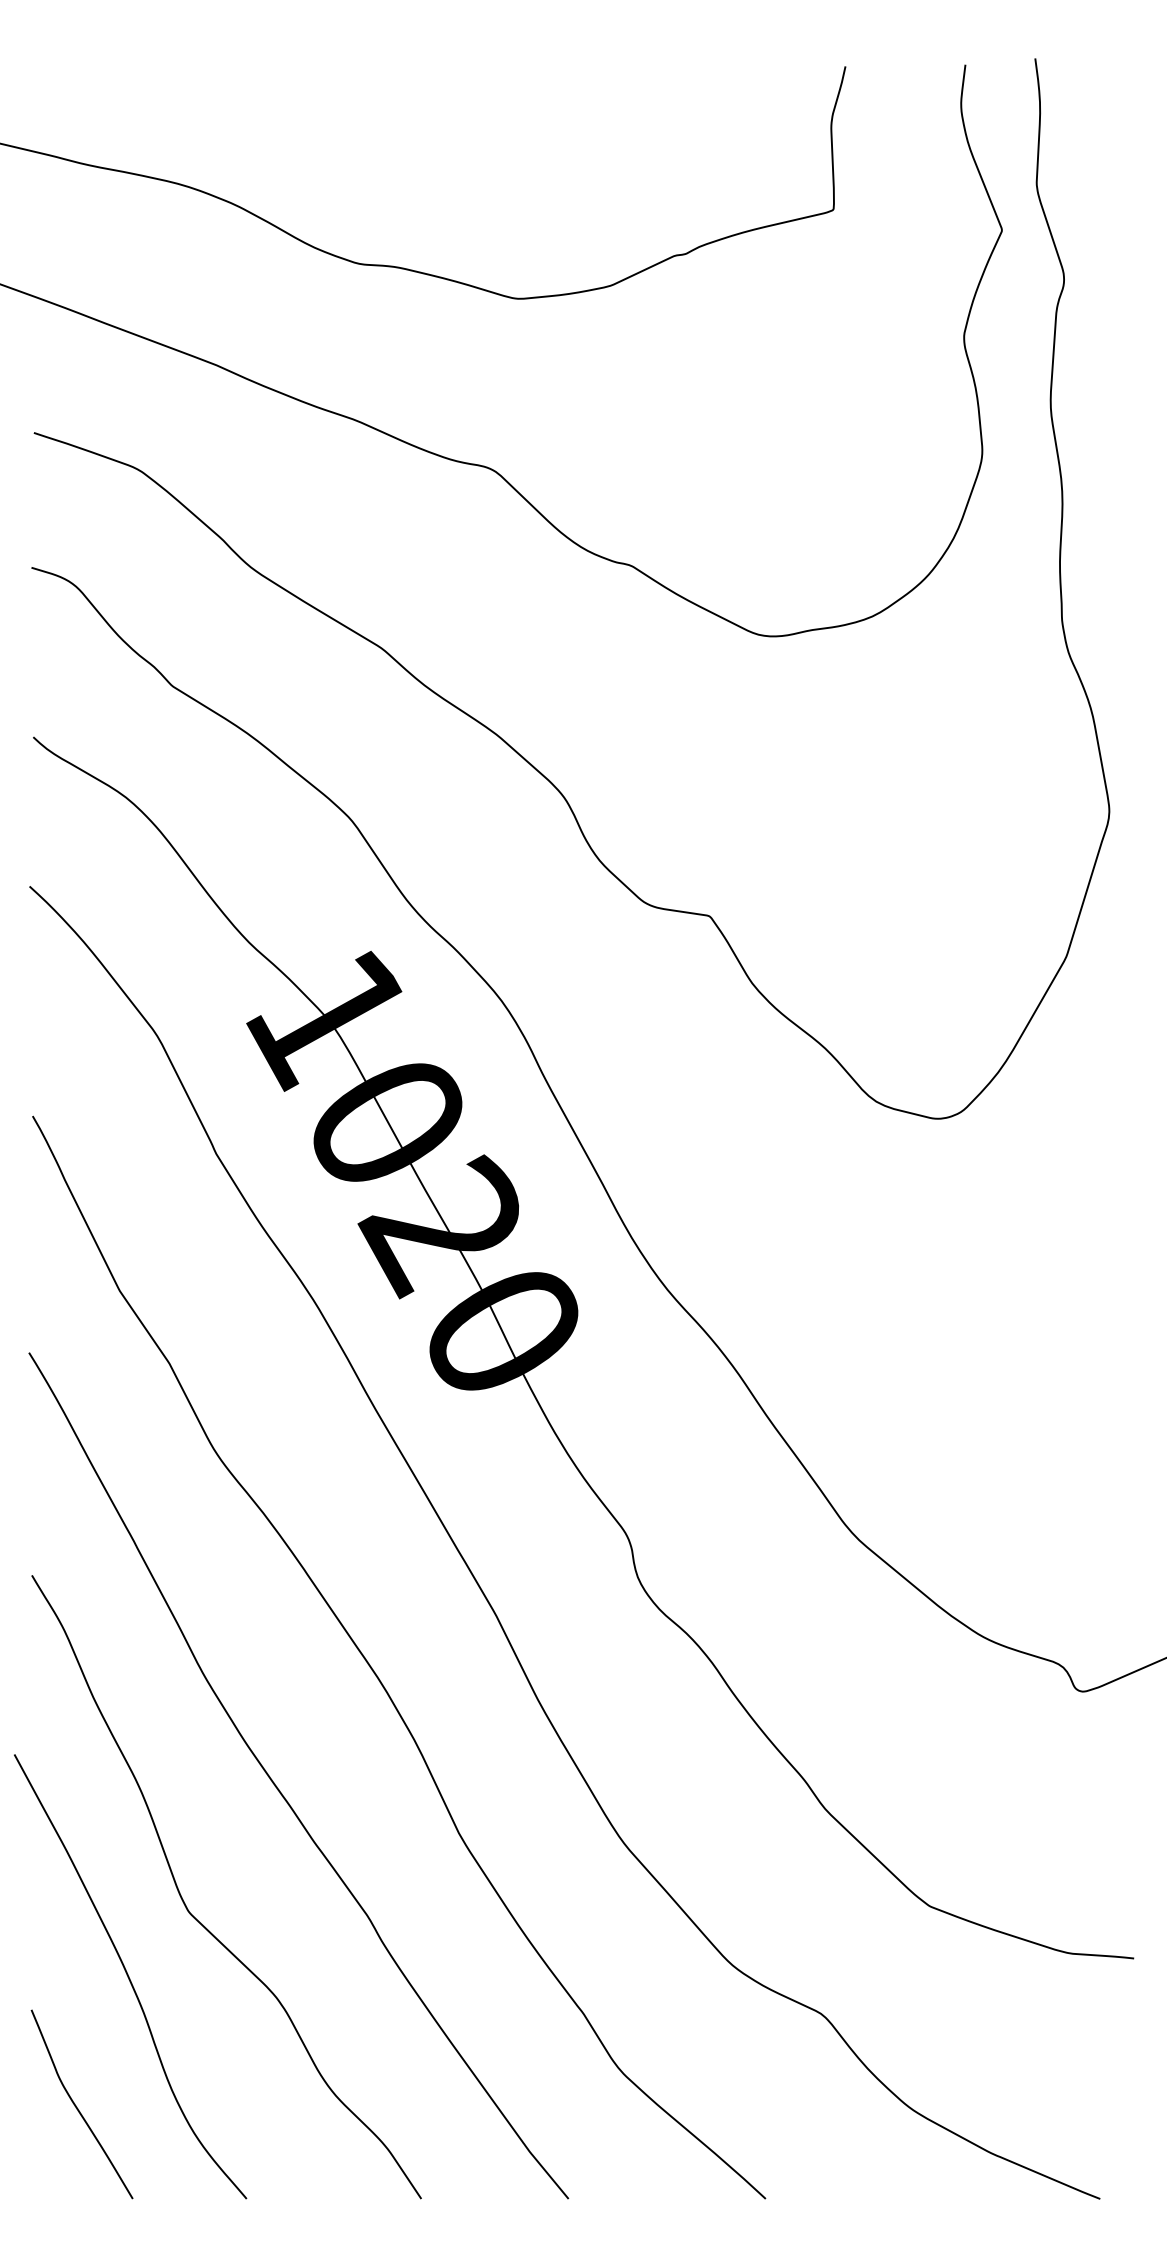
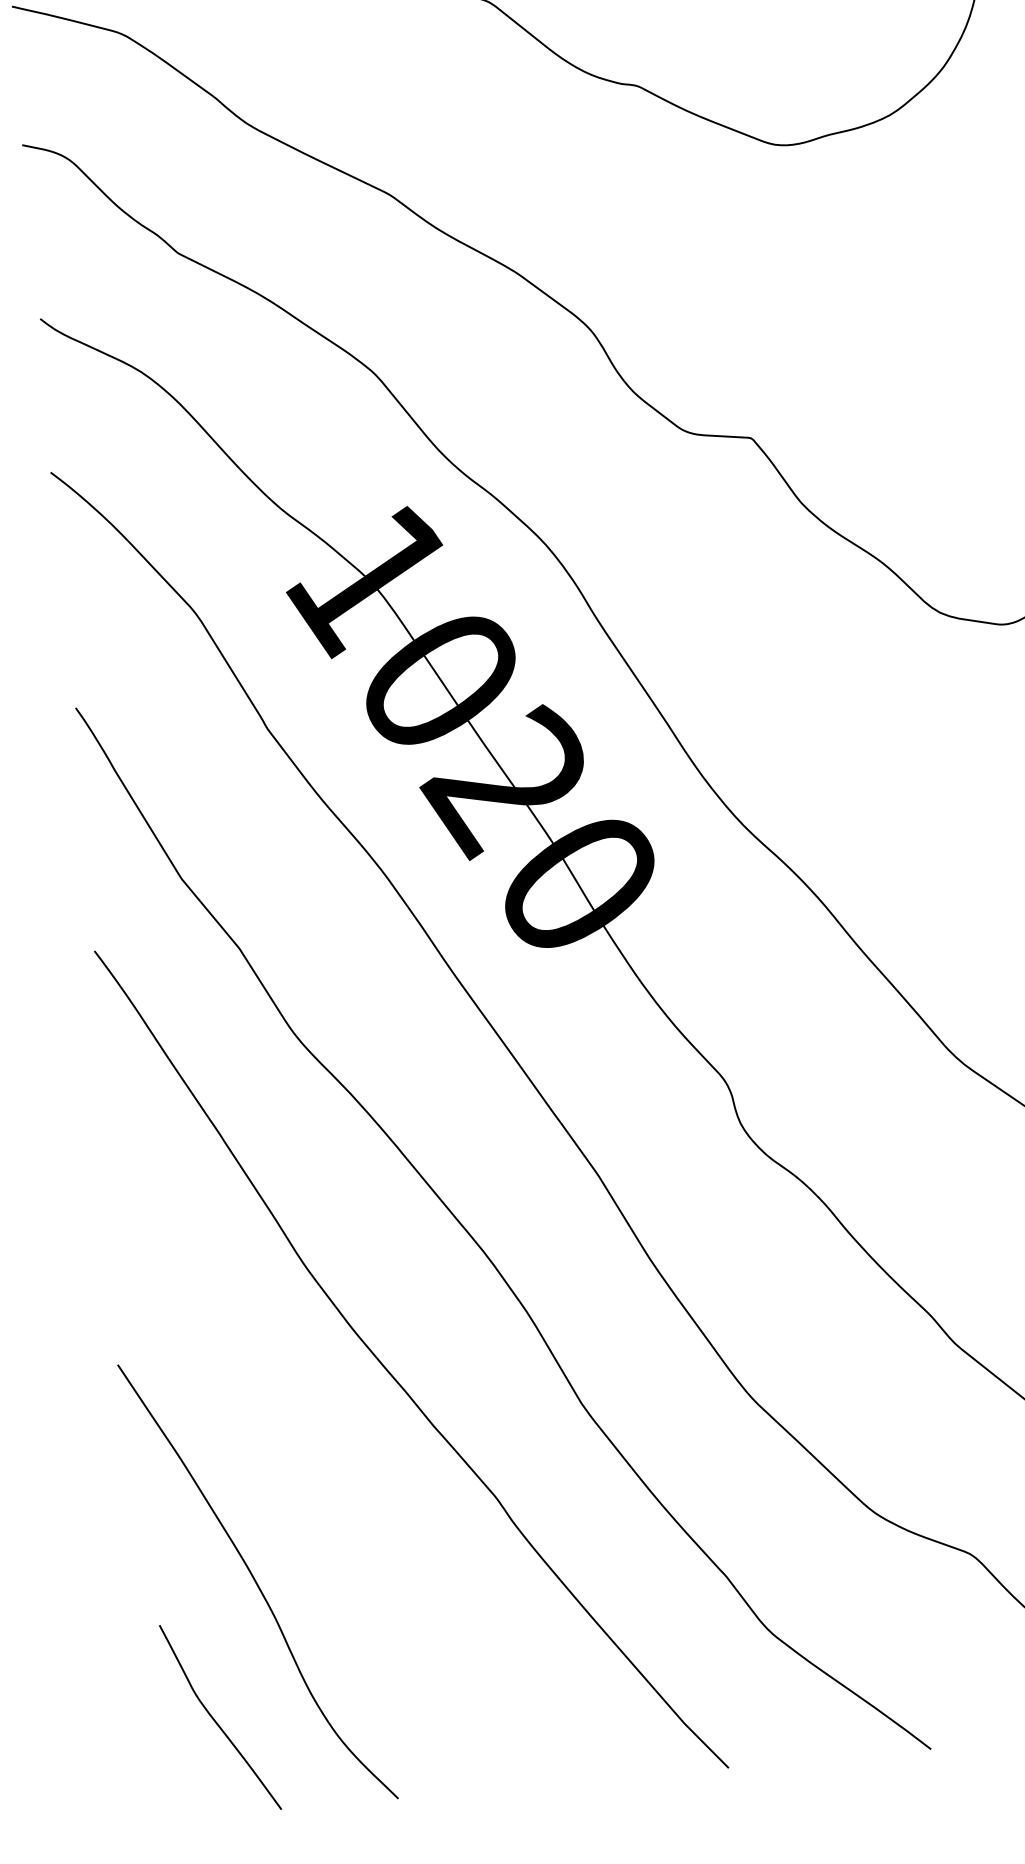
curve: (195, 1917) -> (319, 1514), removed

